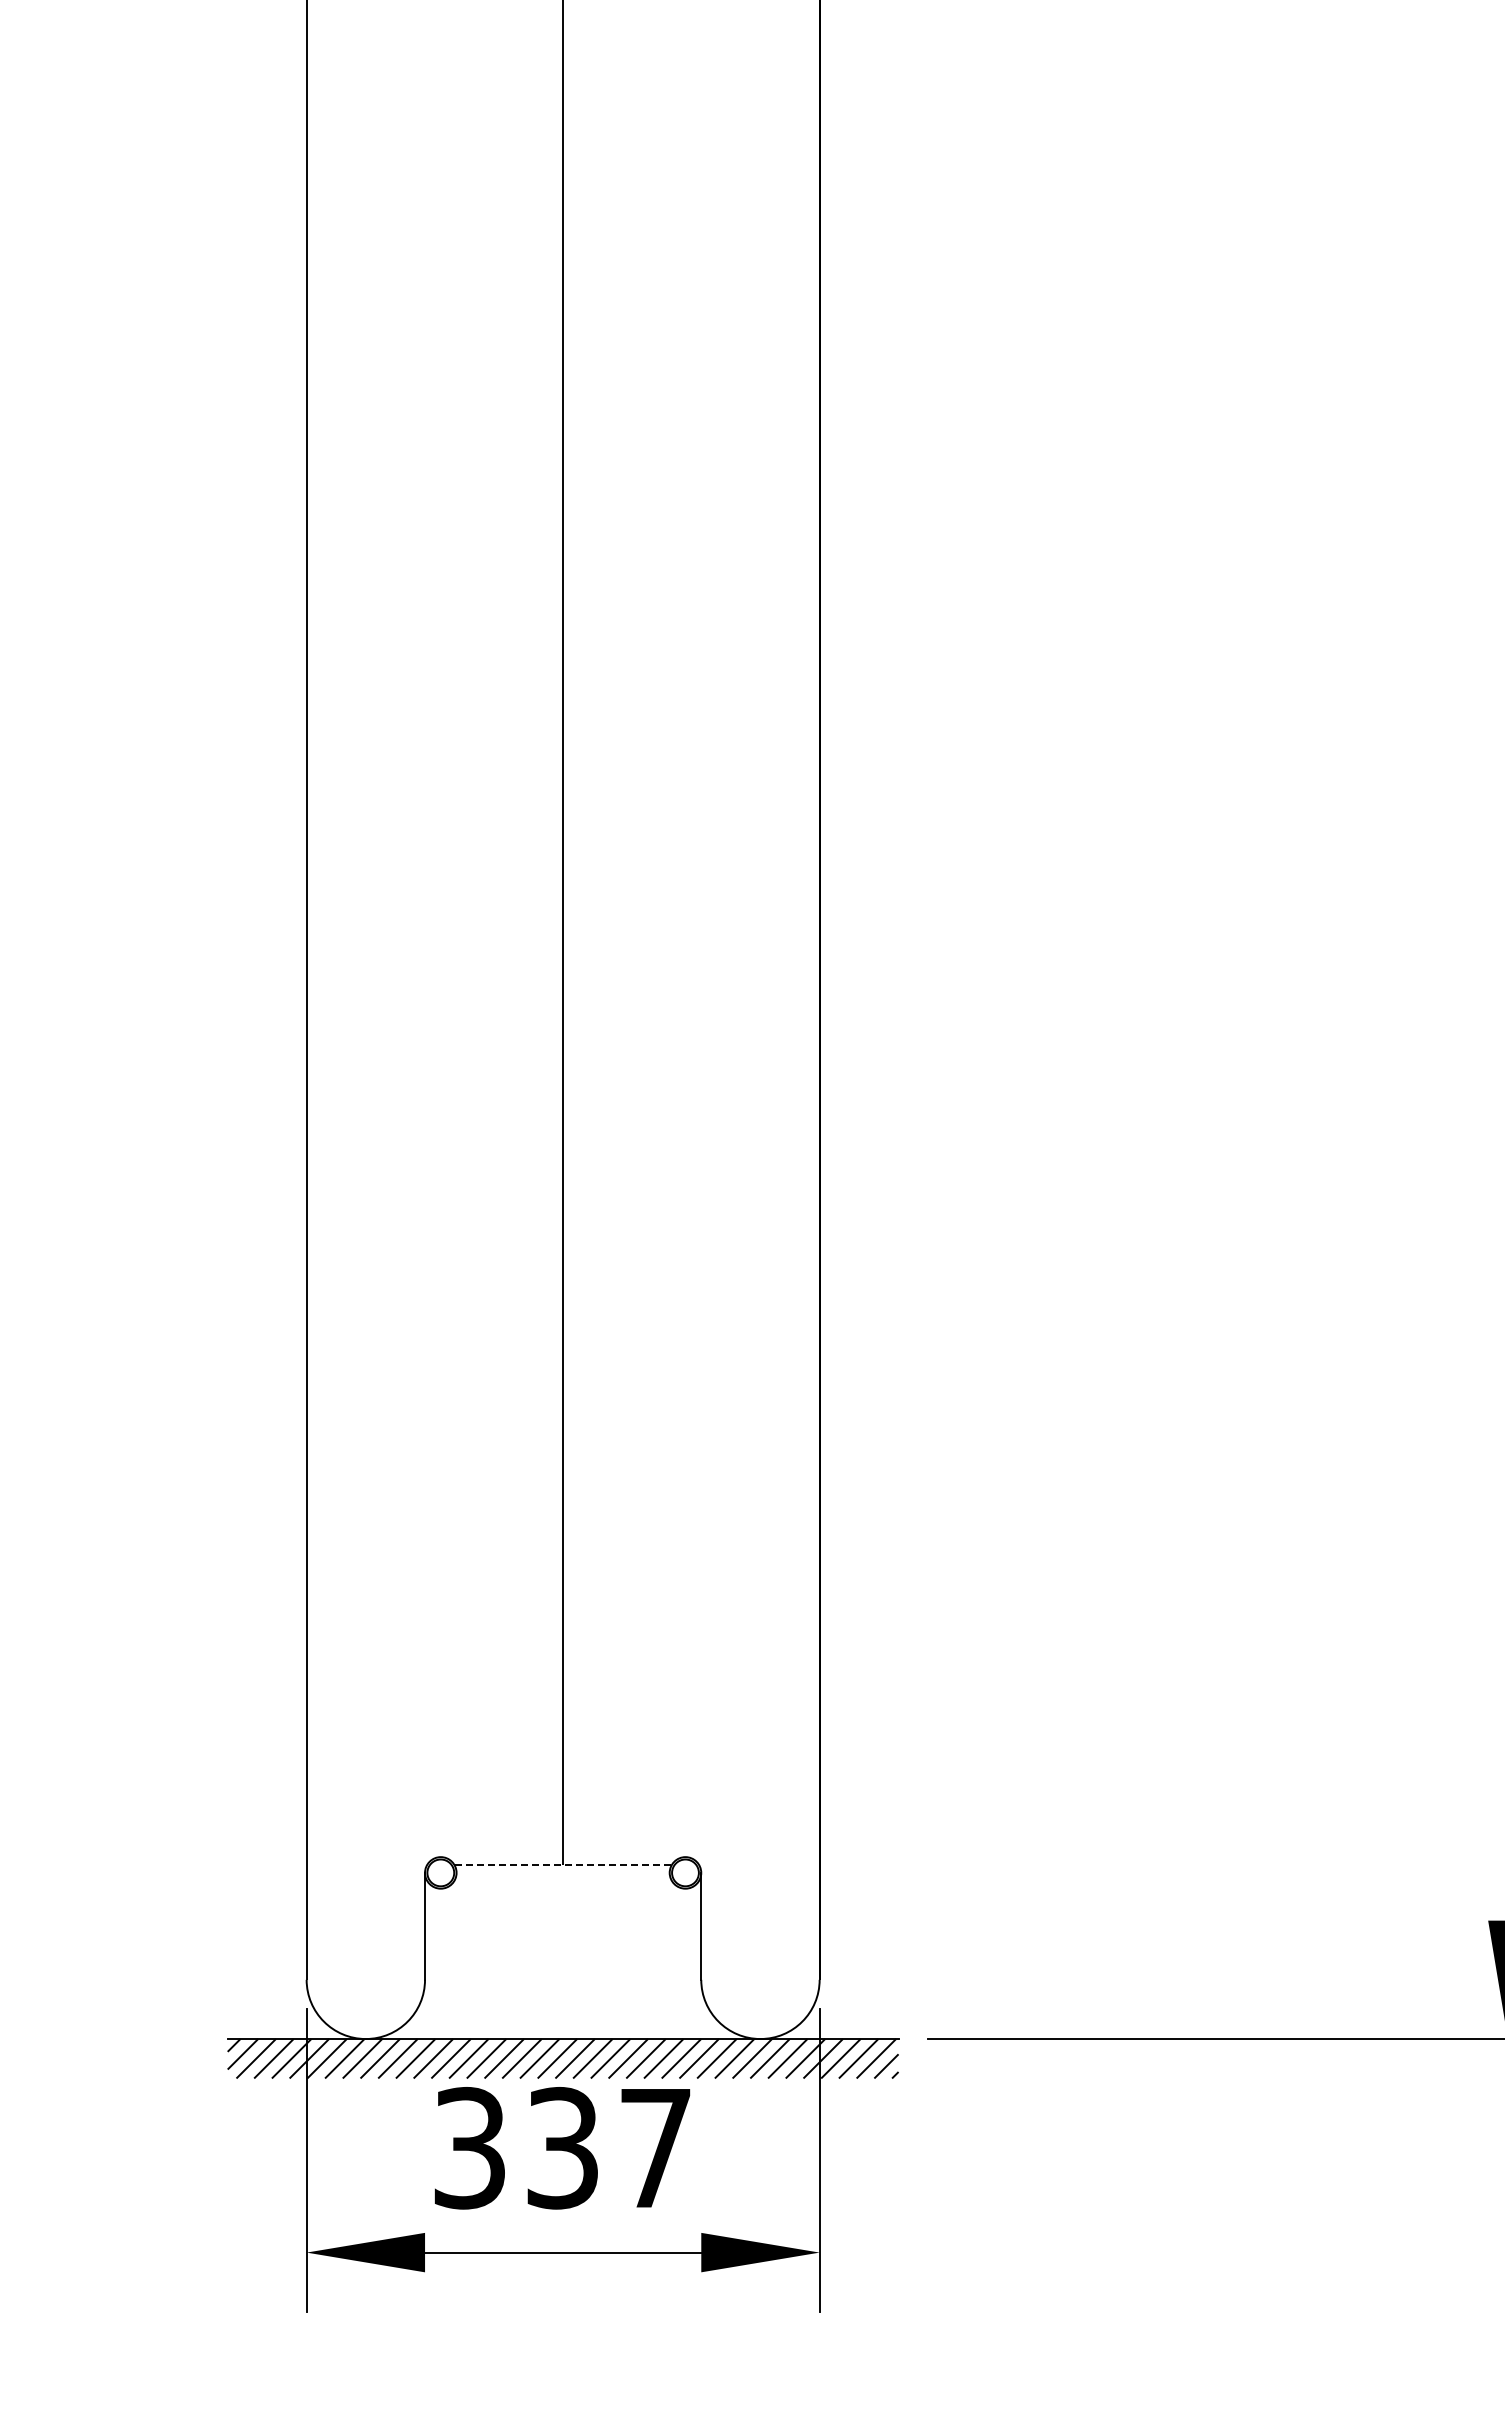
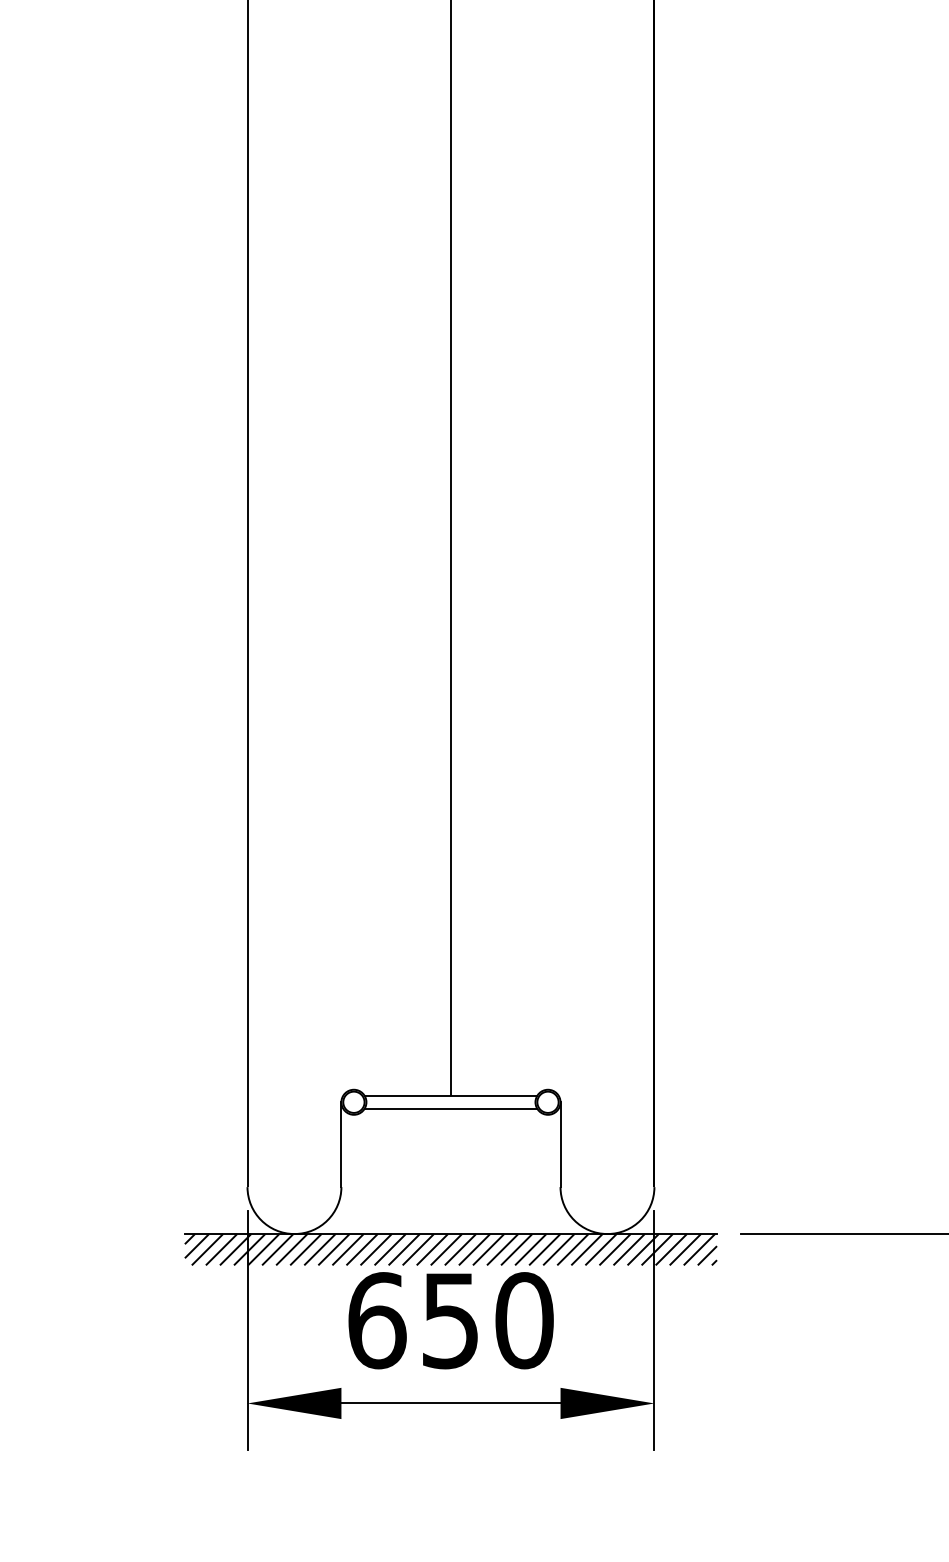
line: (563, 1865) -> (451, 1096), dashed -> solid
line: (563, 1881) -> (451, 1109), added
text: (563, 2148) -> (451, 1320), 337 -> 650

